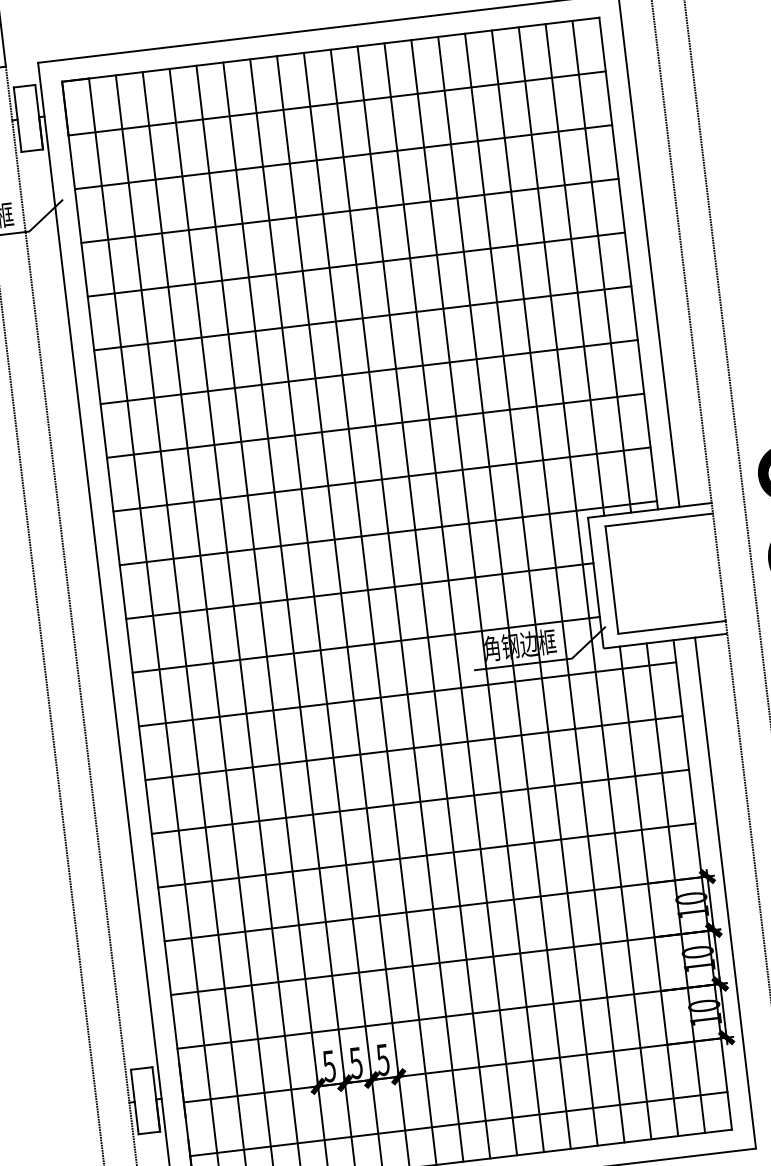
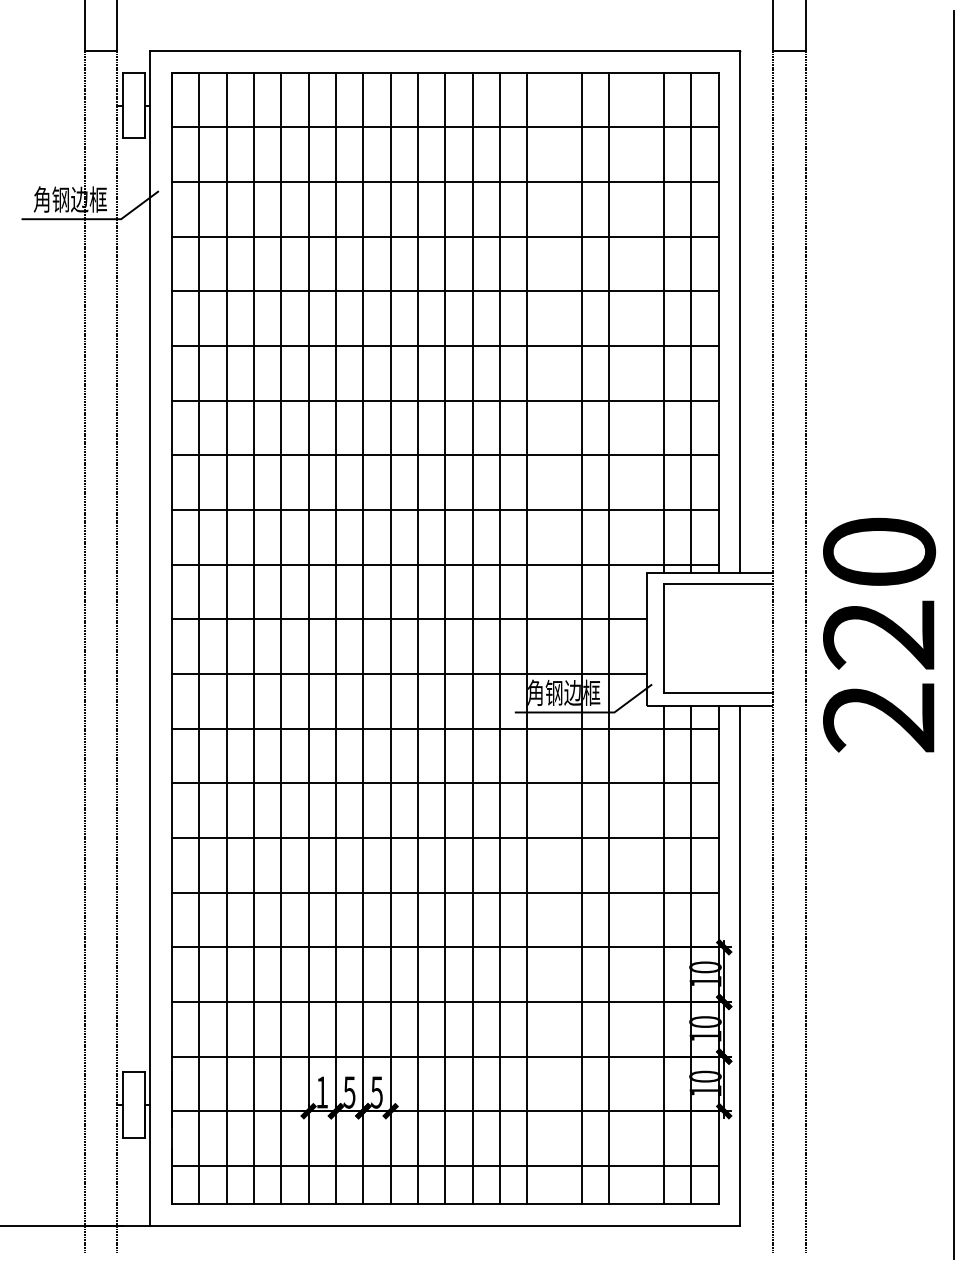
line: (585, 583) -> (636, 638), removed
line: (504, 592) -> (554, 638), removed
text: (328, 1066) -> (321, 1092), 5 -> 1

